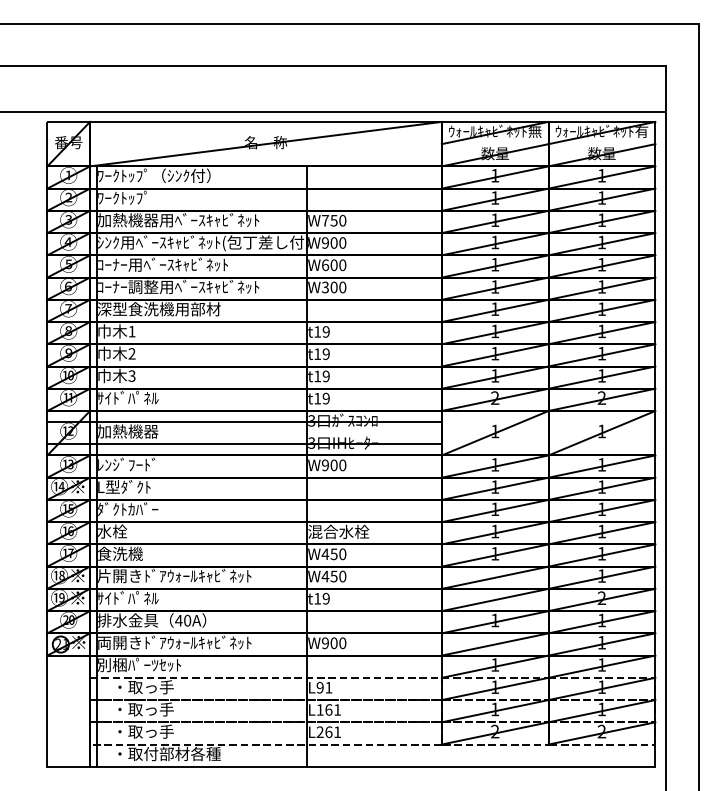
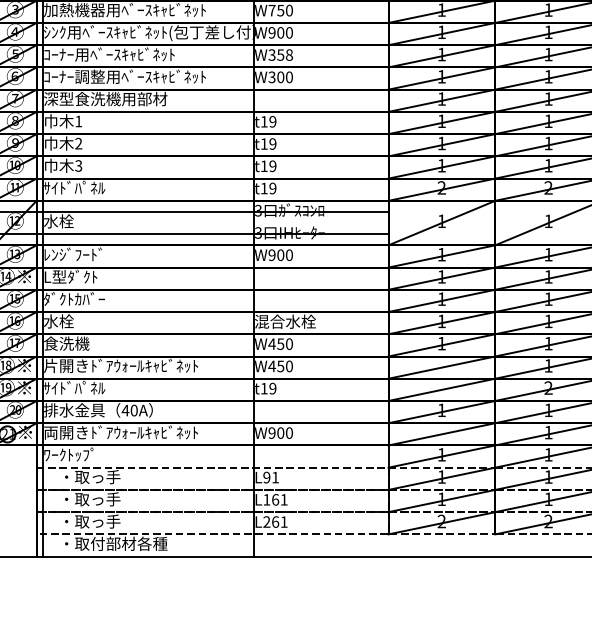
text: (333, 265) -> (280, 55), W600 -> W358
text: (128, 431) -> (75, 221), 加熱機器 -> 水栓
text: (139, 664) -> (86, 454), 別梱ﾊﾟｰﾂｾｯﾄ -> ﾜｰｸﾄｯﾌﾟ

